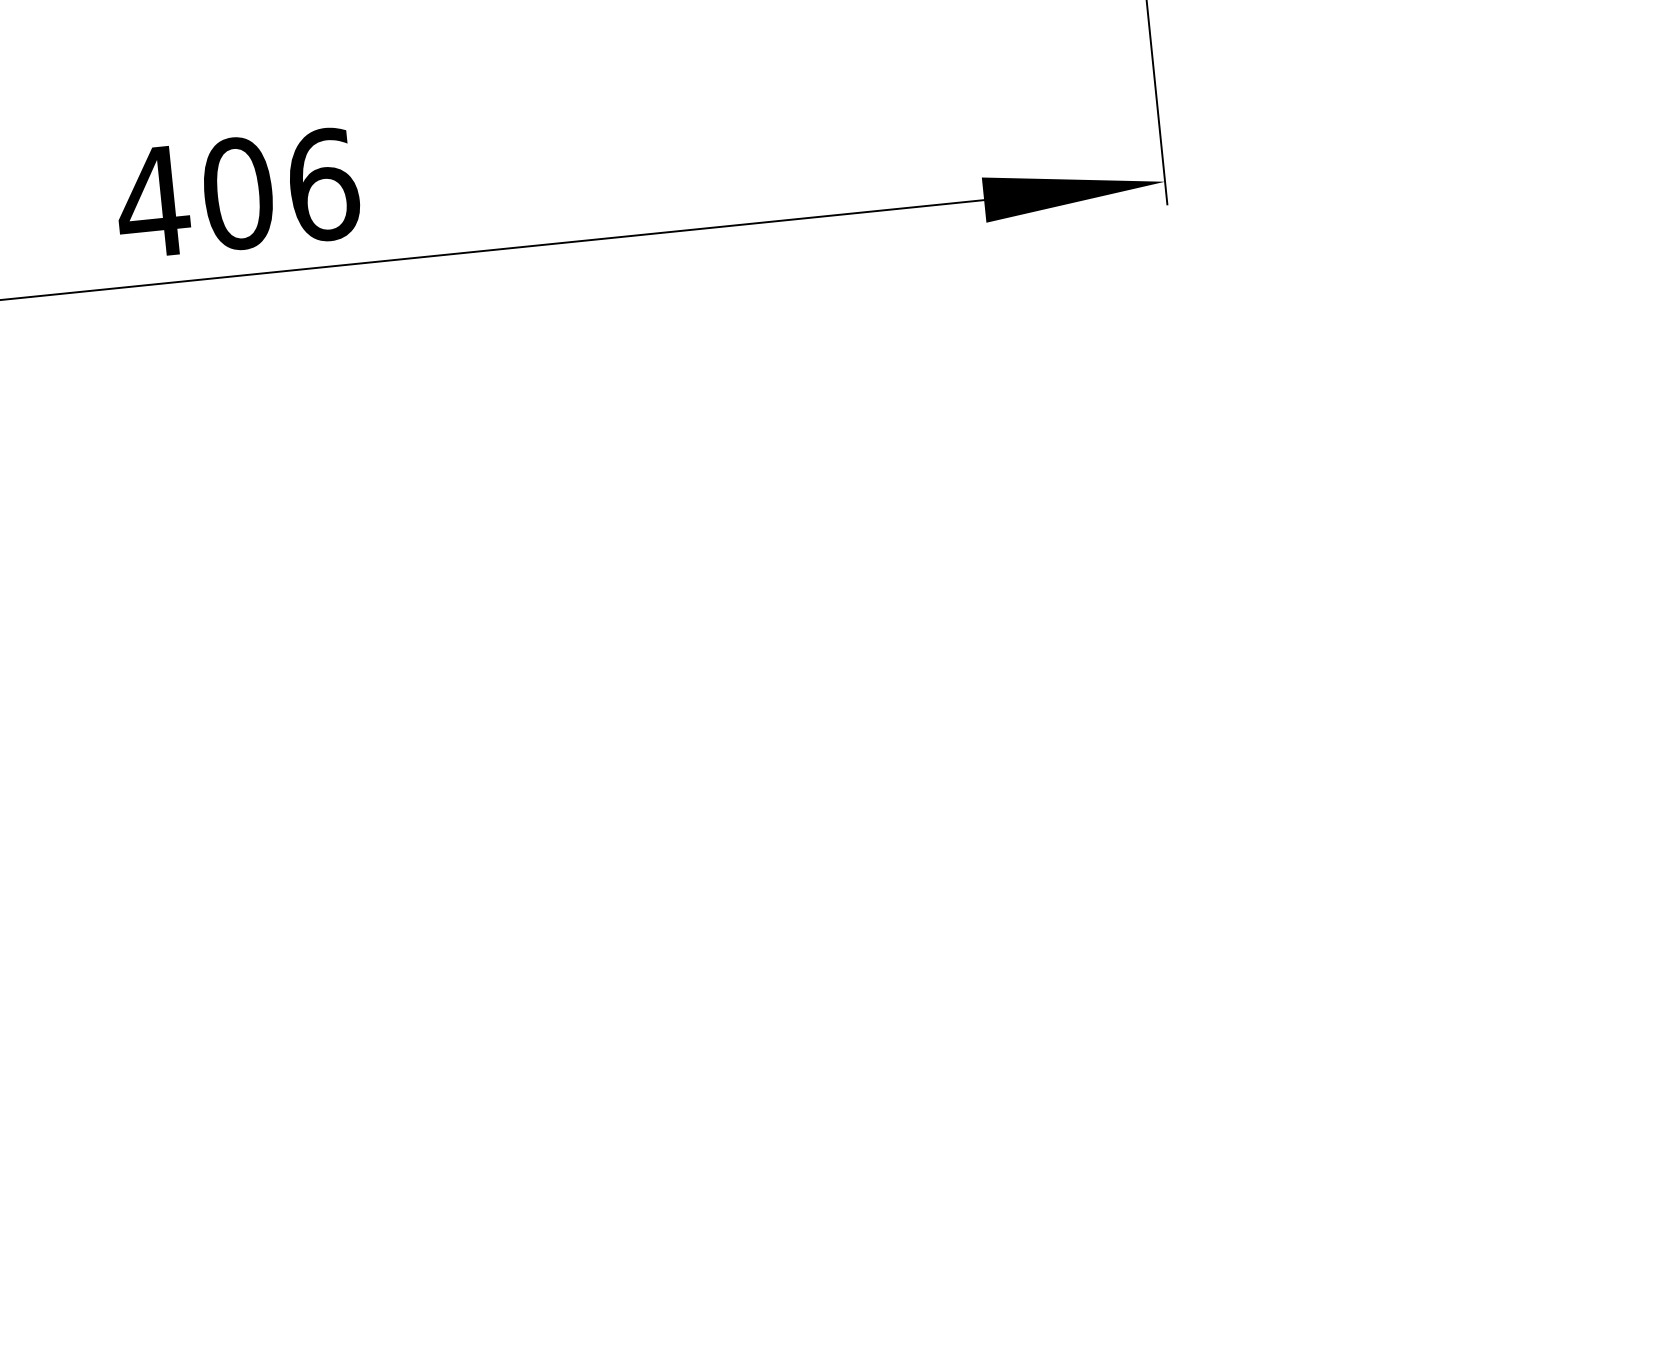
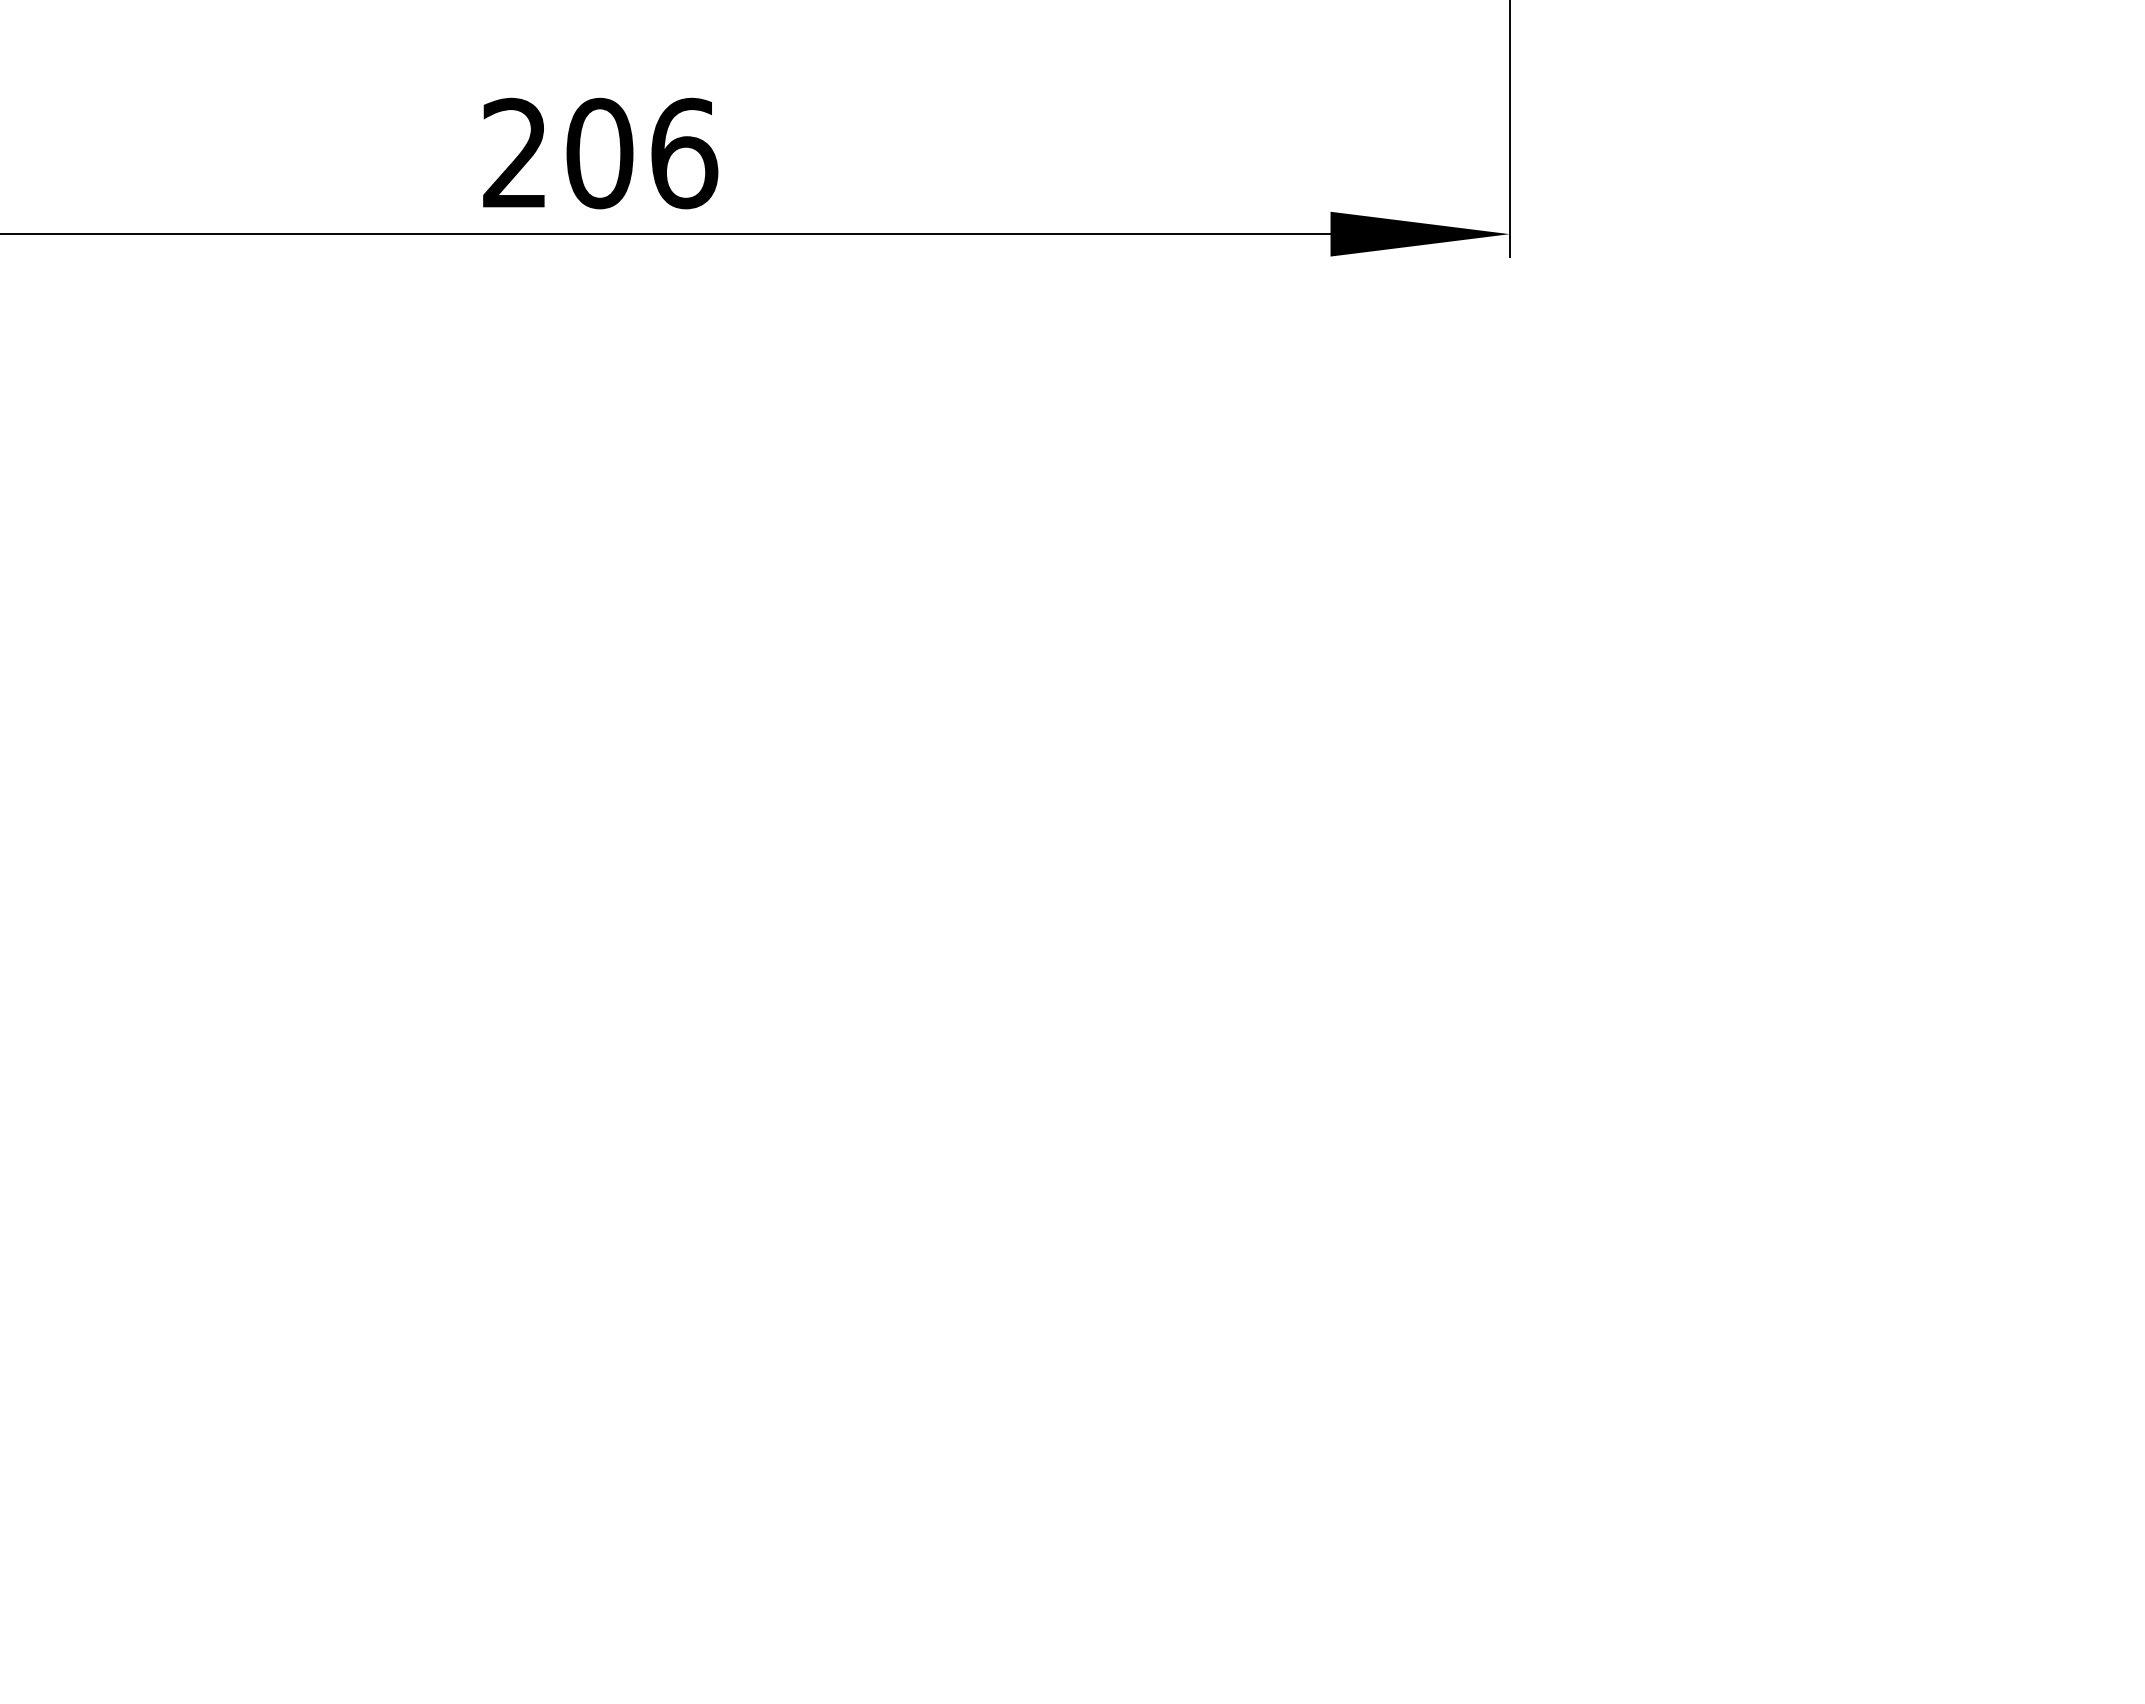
text: (152, 201) -> (515, 152), 406 -> 206

